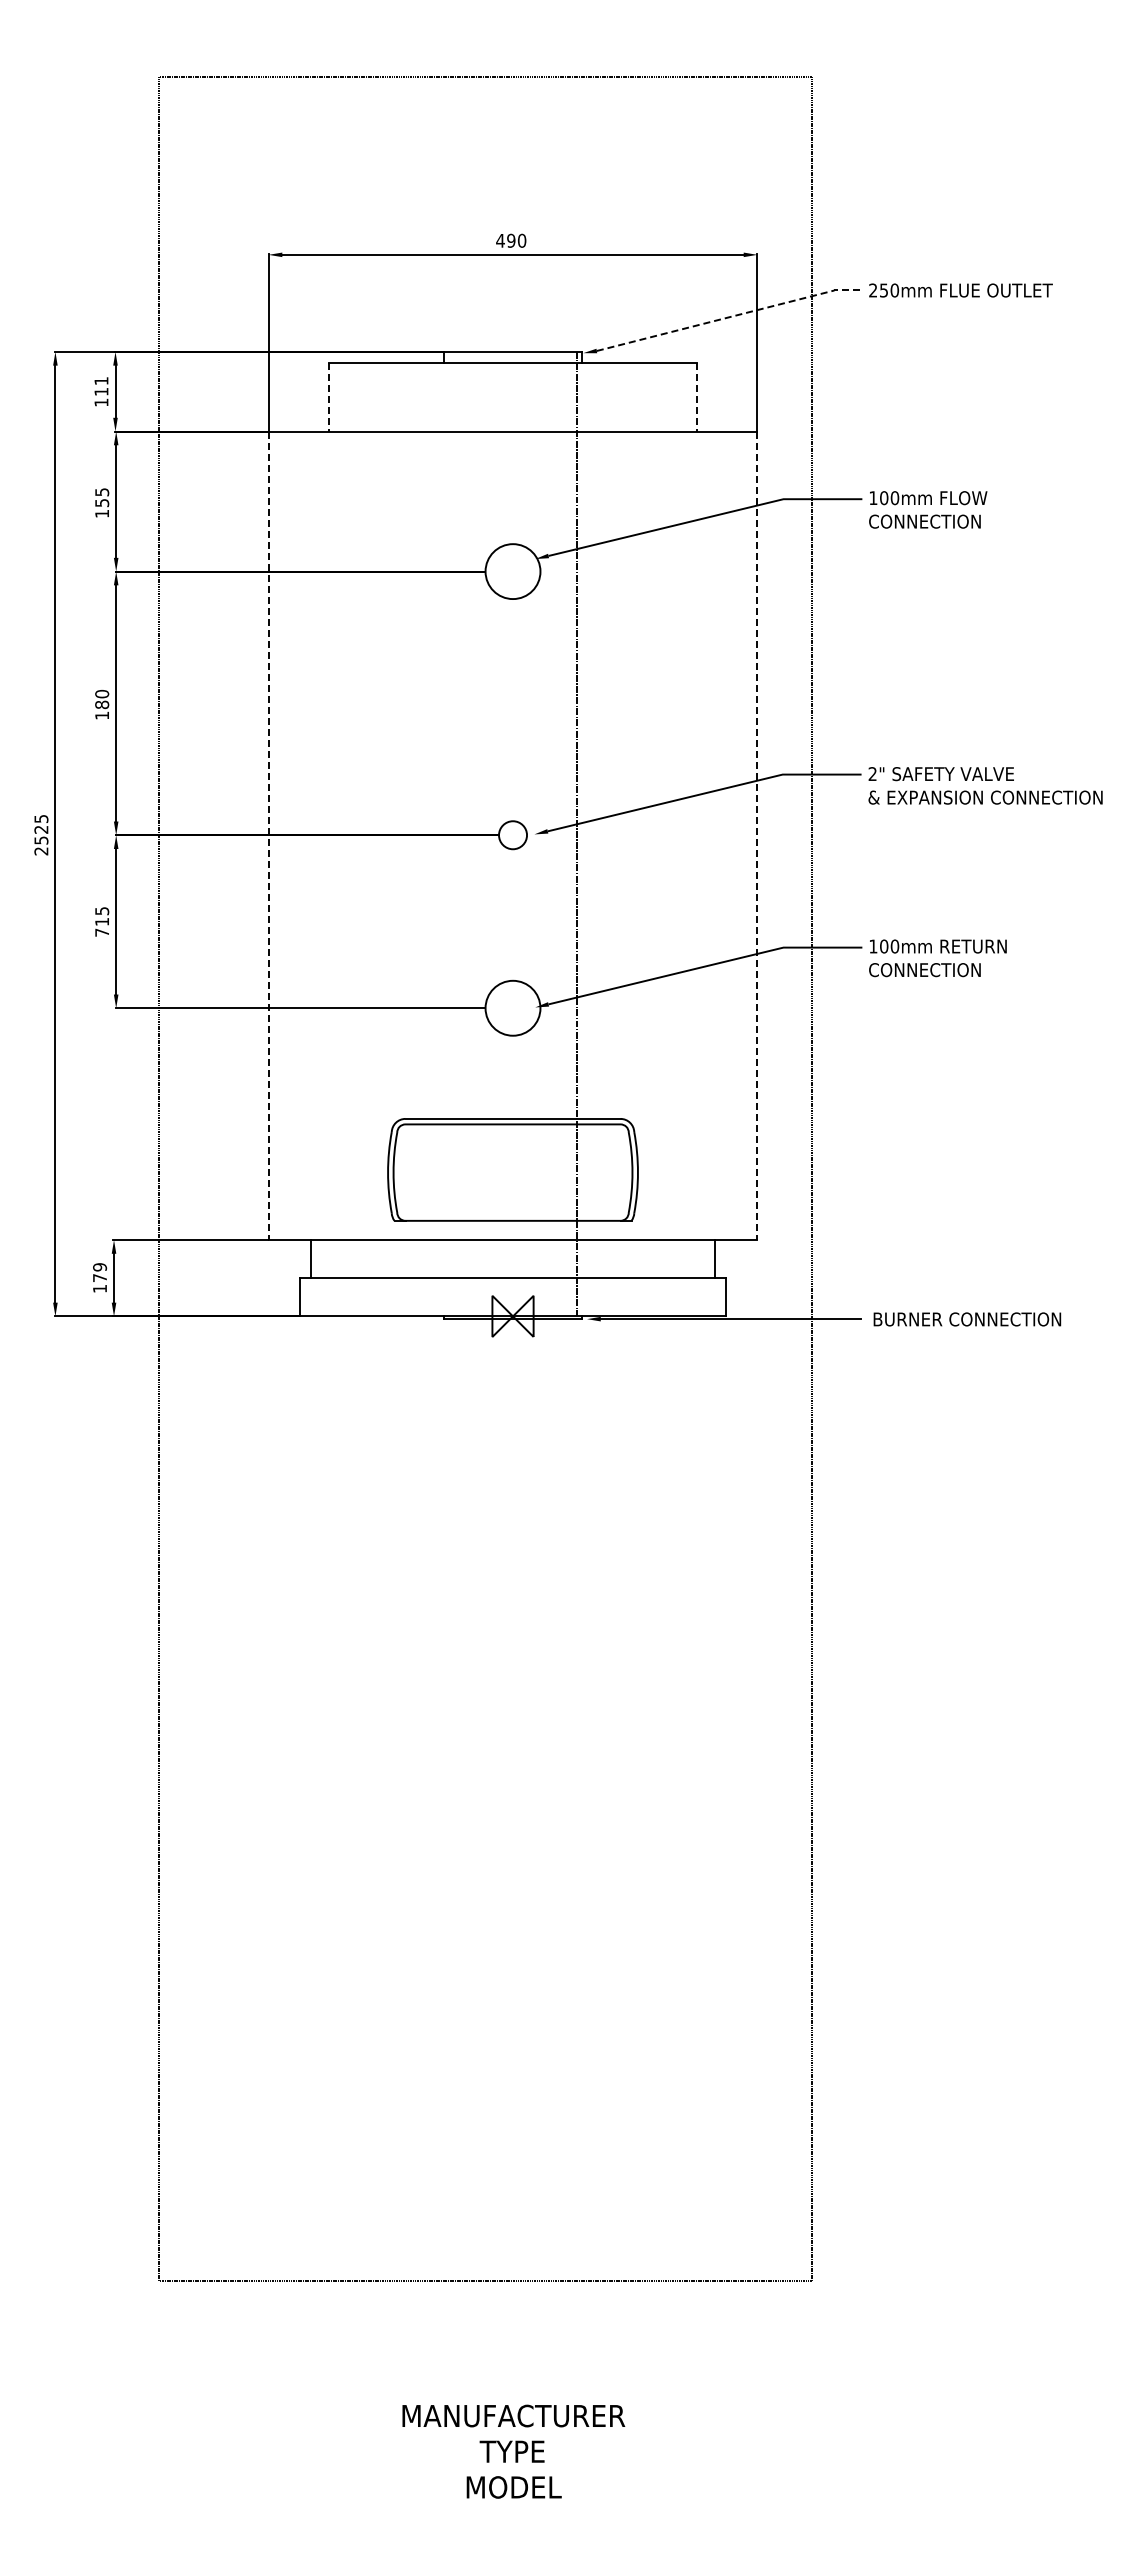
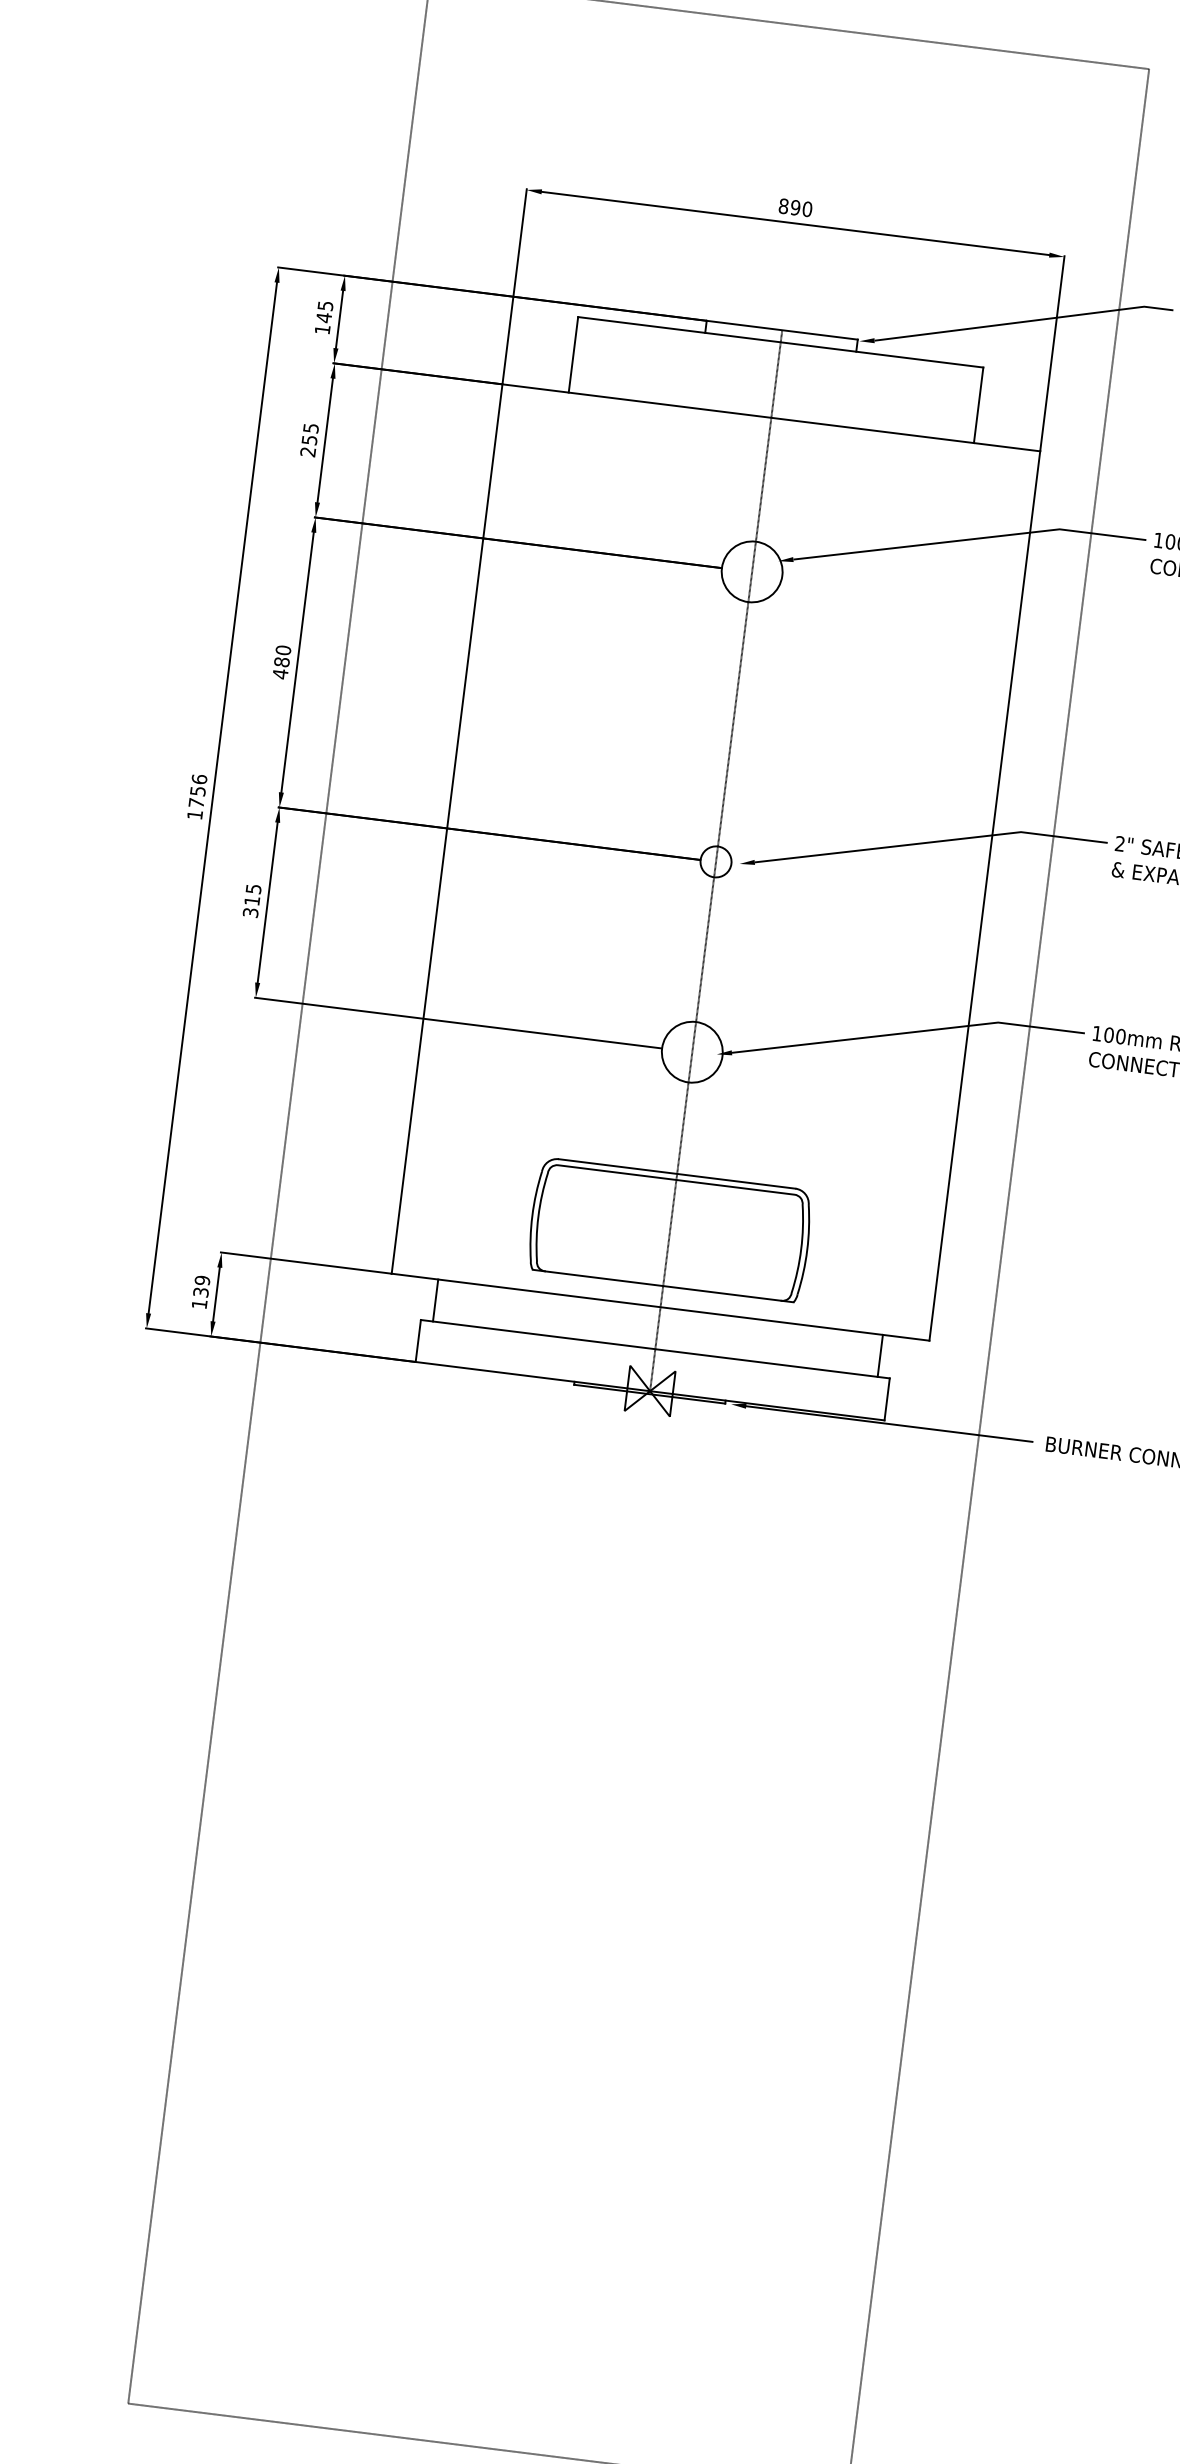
text: (500, 240) -> (783, 205), 490 -> 890
line: (729, 317) -> (1025, 322), dashed -> solid
text: (101, 386) -> (324, 311), 111 -> 145
line: (328, 397) -> (573, 355), dashed -> solid
line: (697, 397) -> (978, 405), dashed -> solid
text: (101, 513) -> (307, 451), 155 -> 255
text: (101, 715) -> (279, 673), 180 -> 480
line: (577, 833) -> (716, 860), moved
text: (41, 834) -> (197, 796), 2525 -> 1756
line: (268, 836) -> (446, 829), dashed -> solid
line: (757, 836) -> (984, 896), dashed -> solid
text: (102, 932) -> (251, 912), 715 -> 315
text: (100, 1278) -> (201, 1292), 179 -> 139

